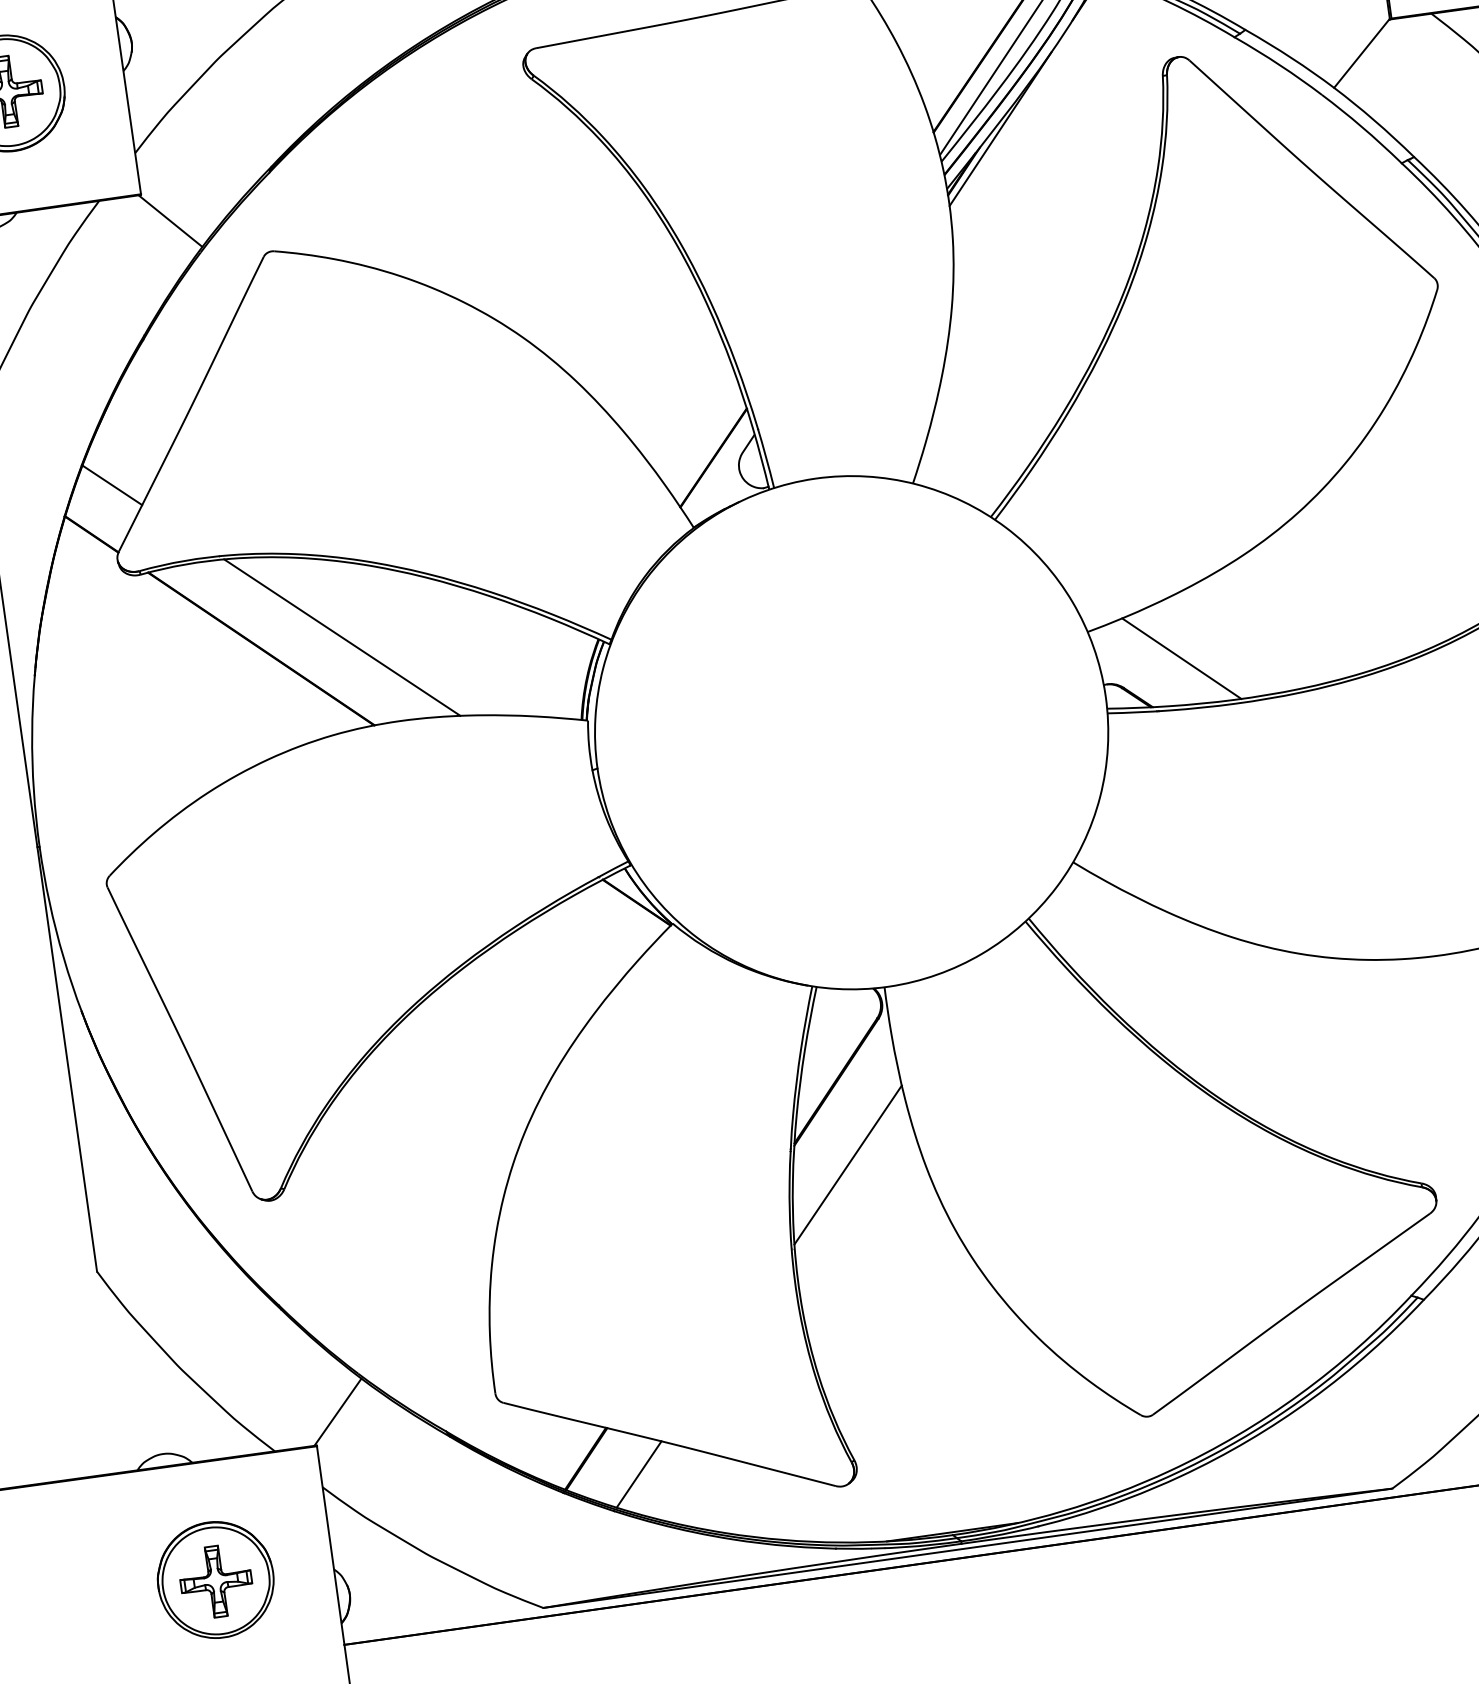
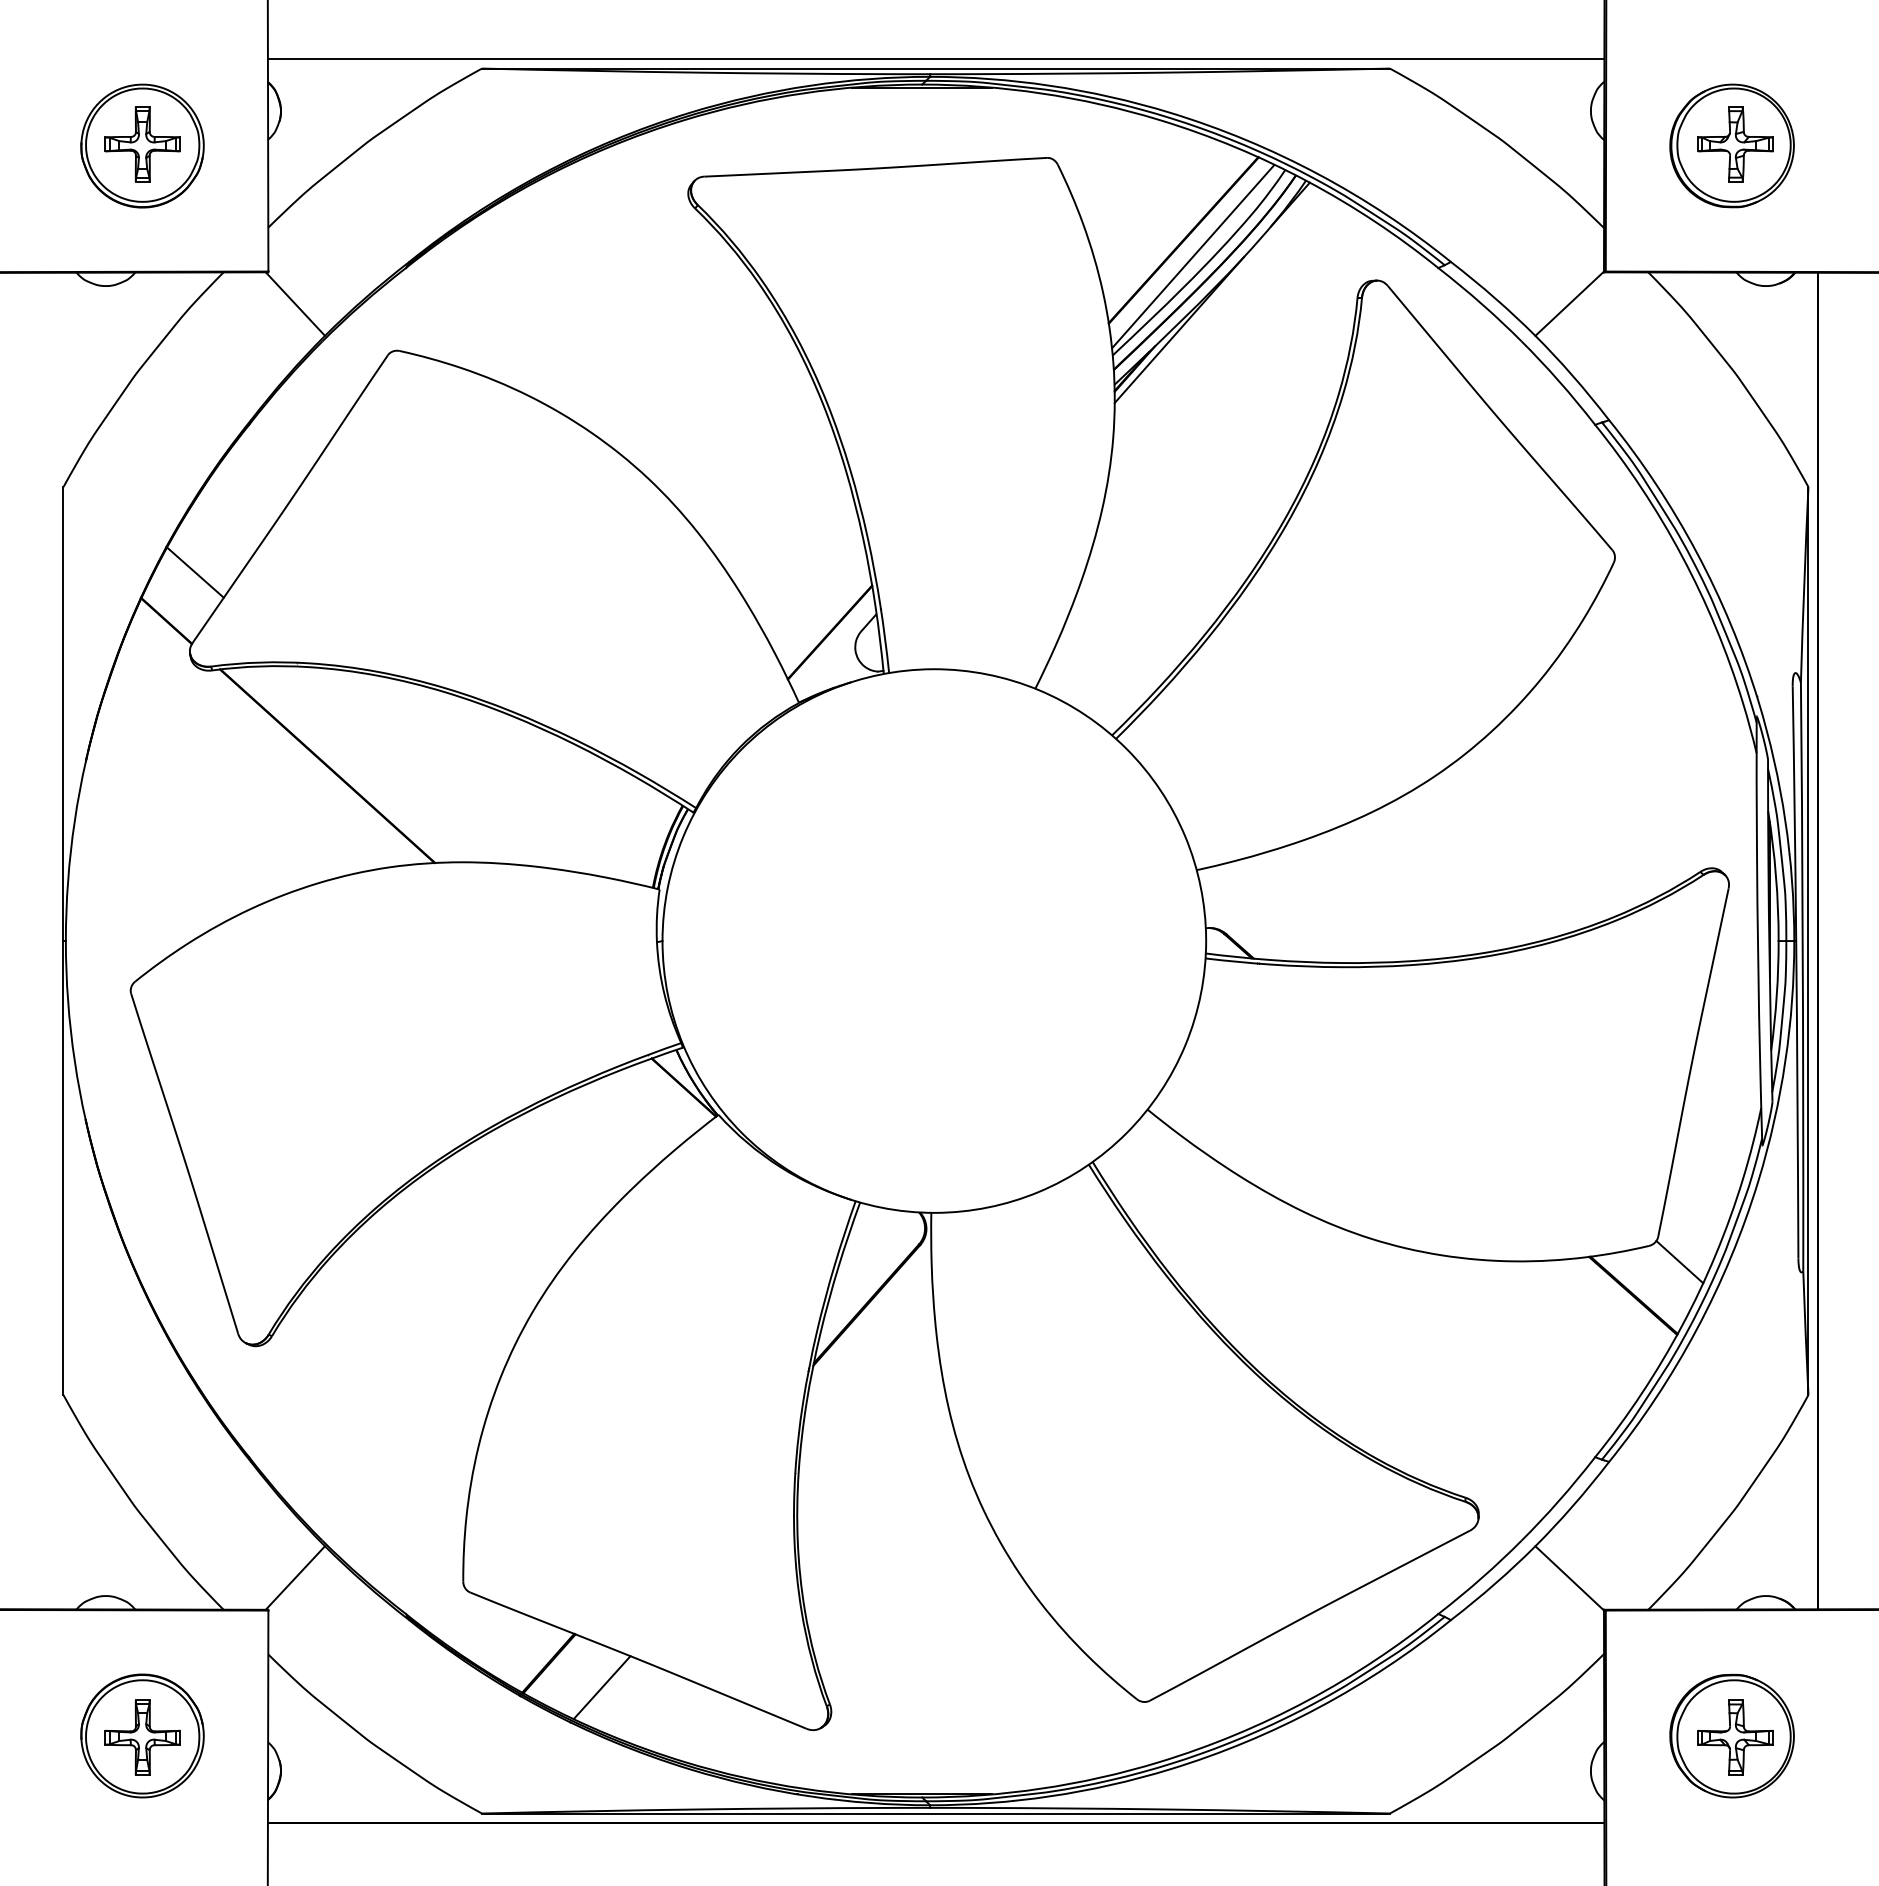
line: (341, 637) -> (413, 765), removed
line: (1181, 659) -> (1291, 912), removed
line: (847, 1164) -> (866, 1393), removed

